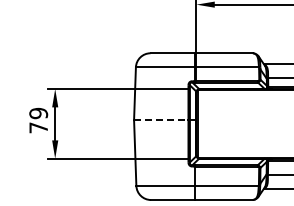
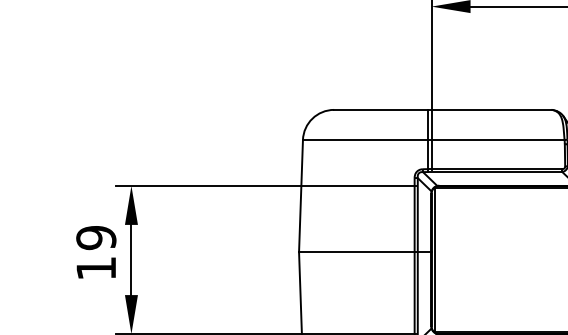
line: (161, 120) -> (357, 252), dashed -> solid
text: (38, 127) -> (95, 267), 79 -> 19

